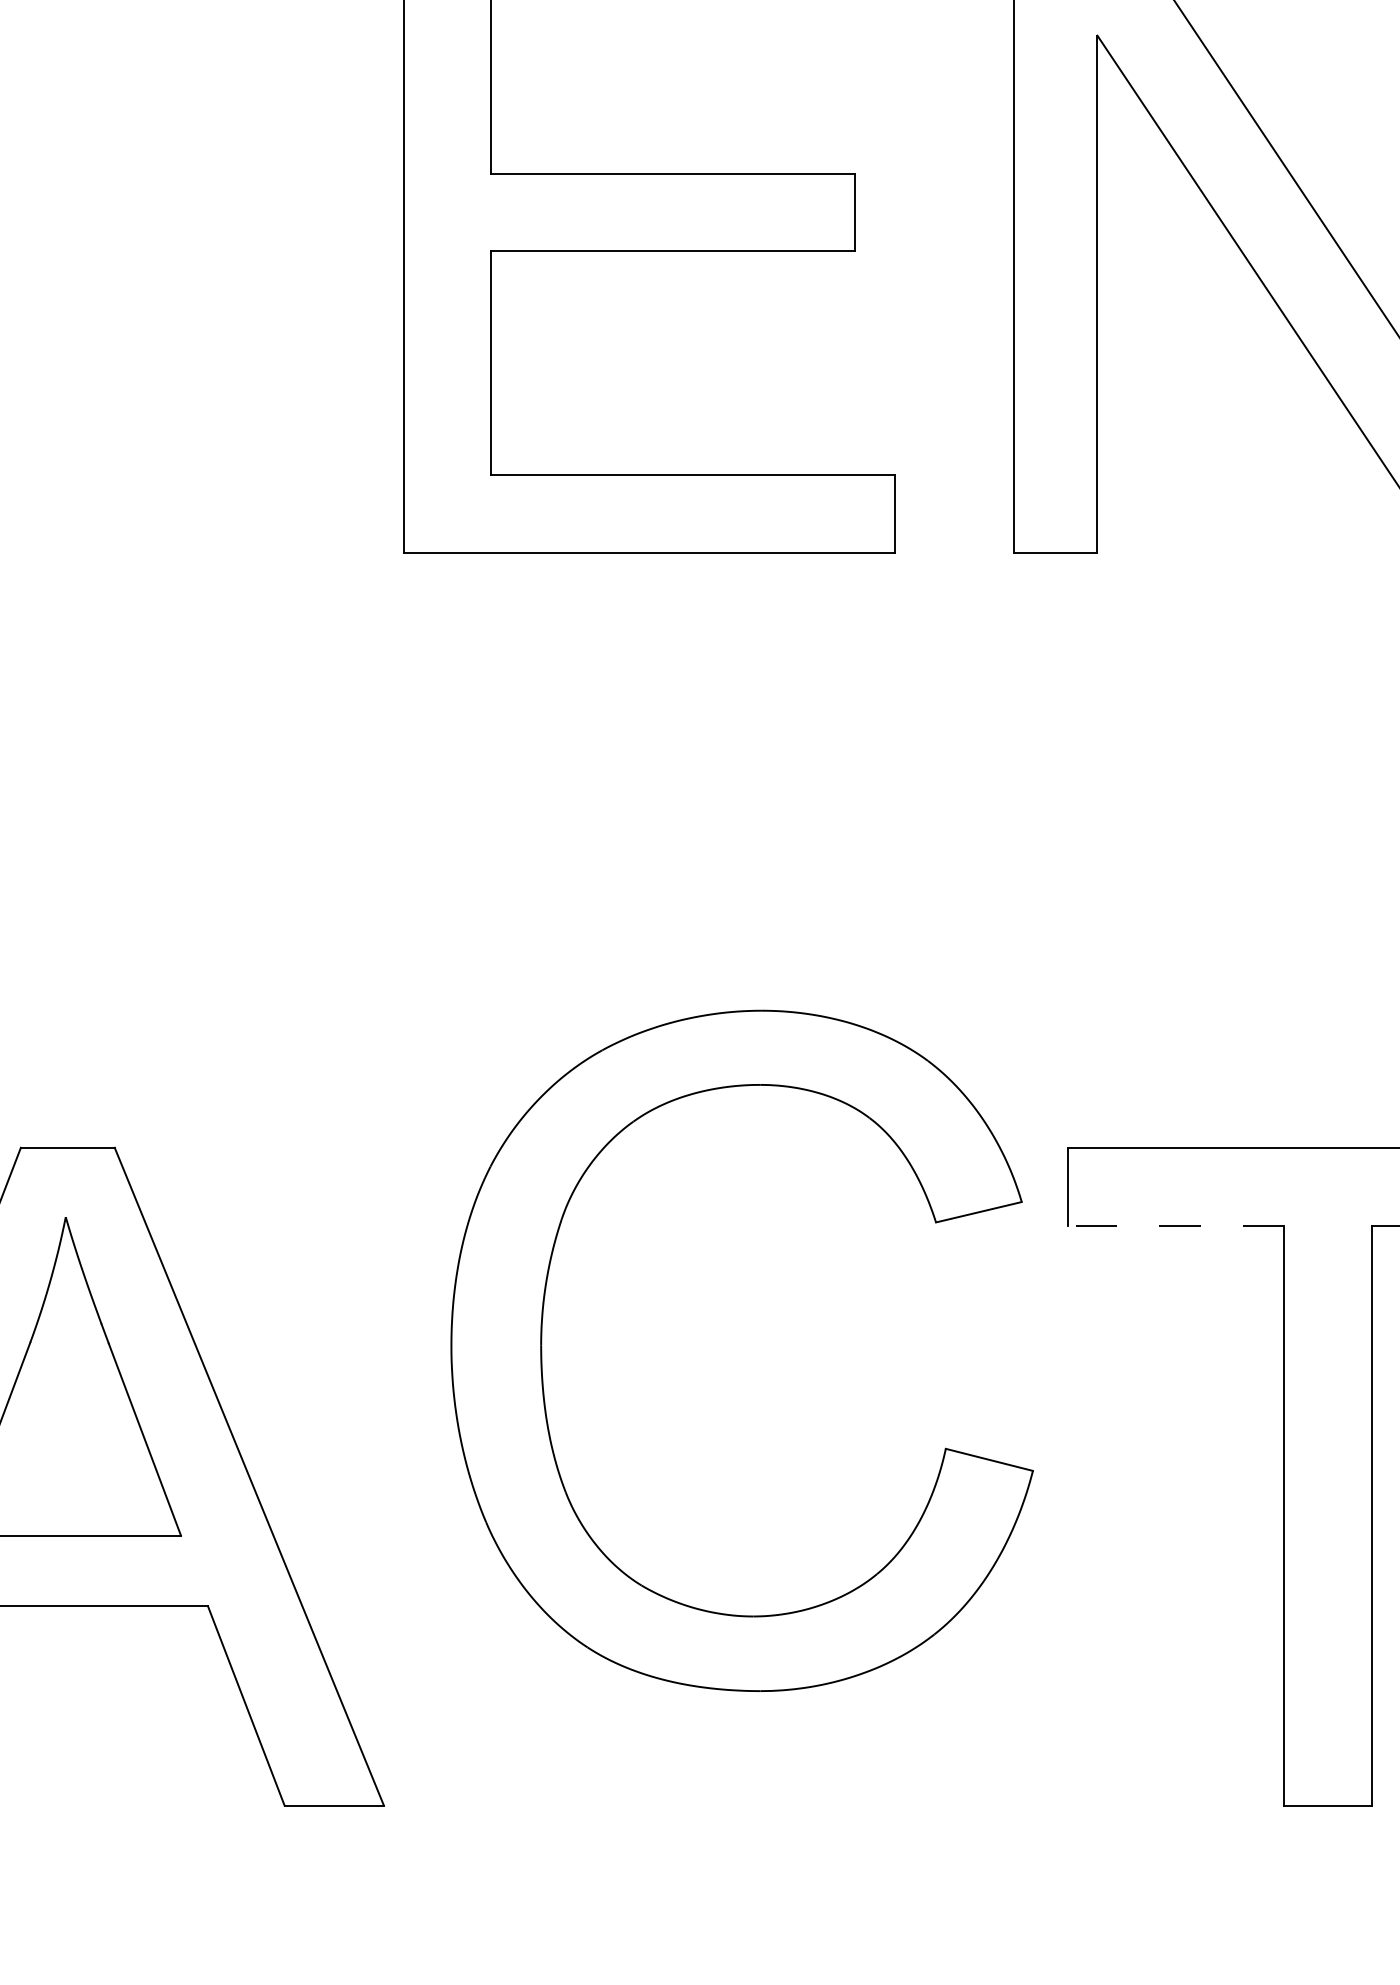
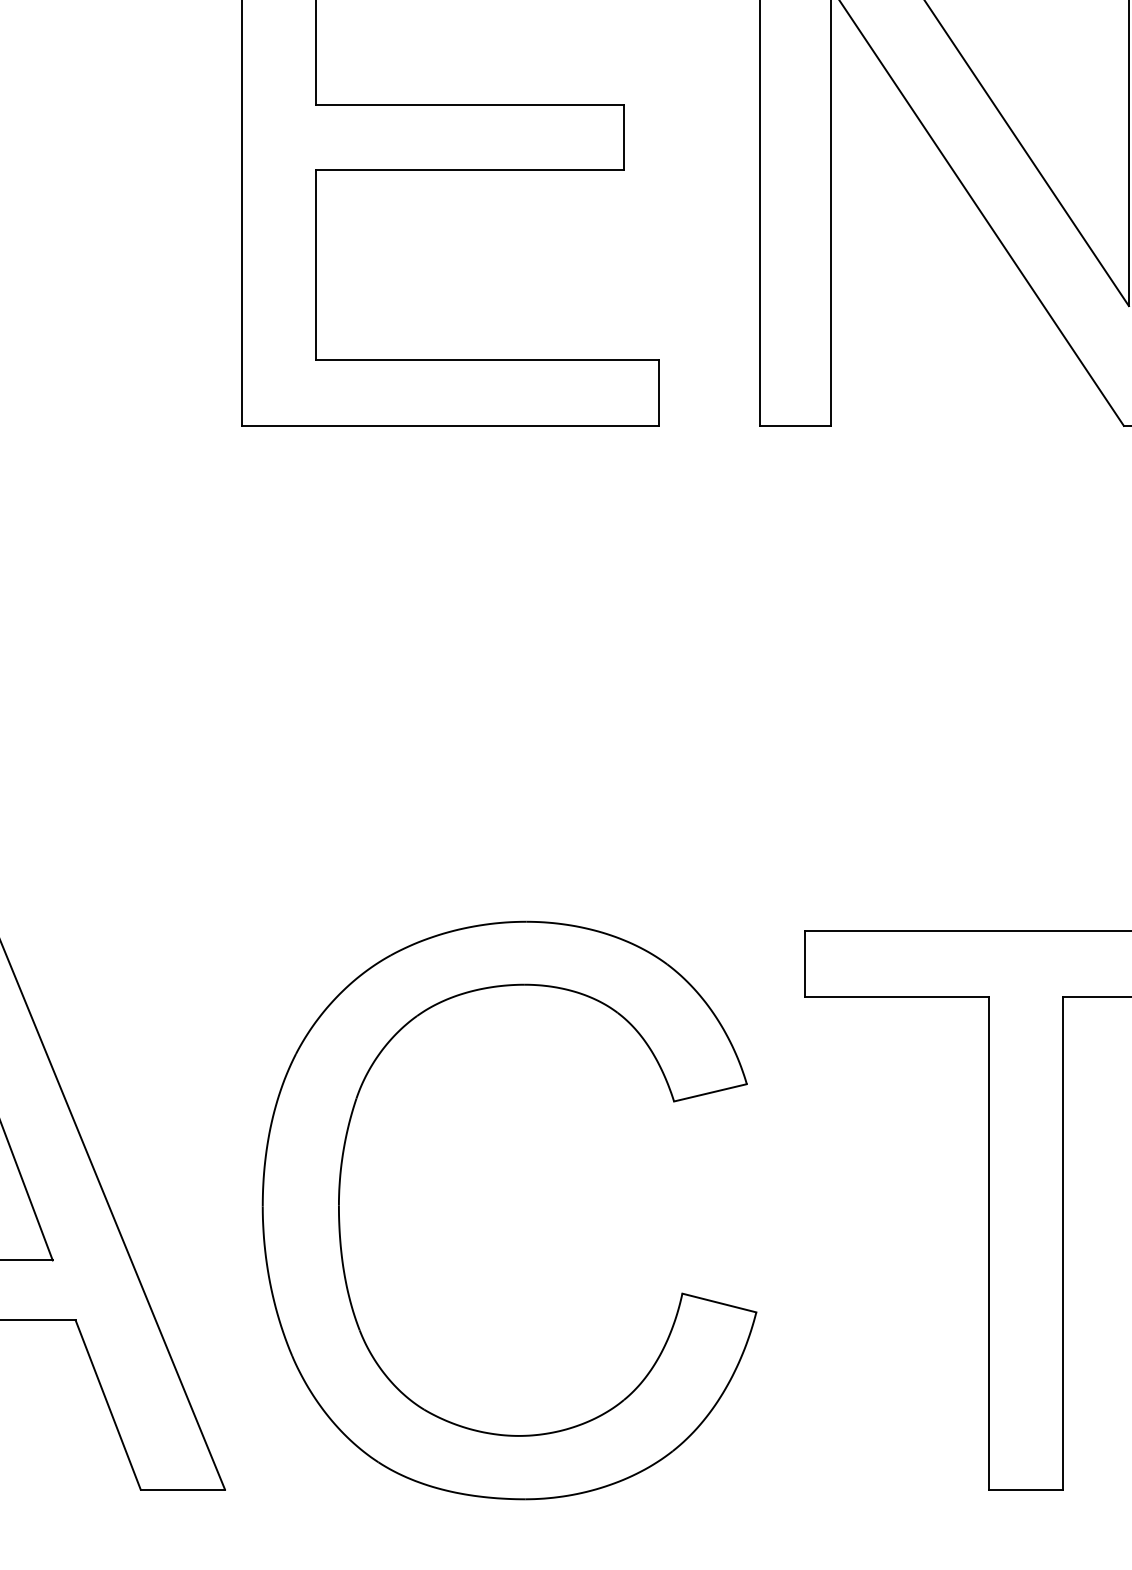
line: (1175, 1225) -> (896, 997), dashed -> solid
part: (542, 1350) -> (340, 1210), moved

